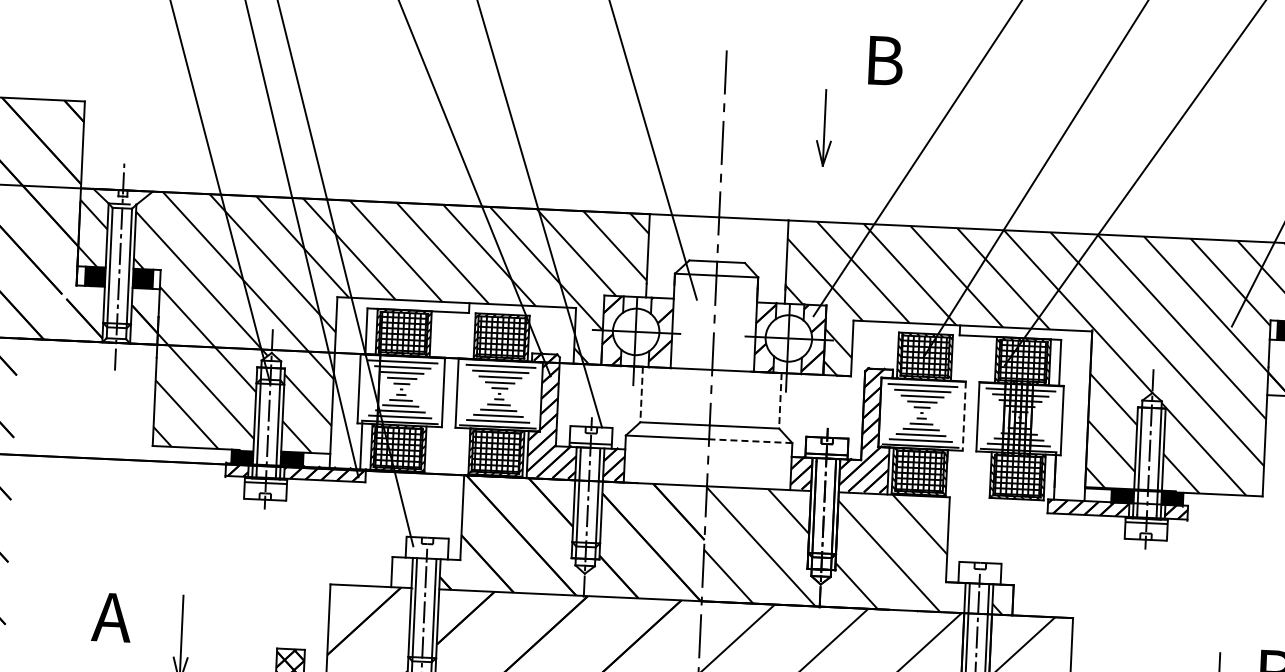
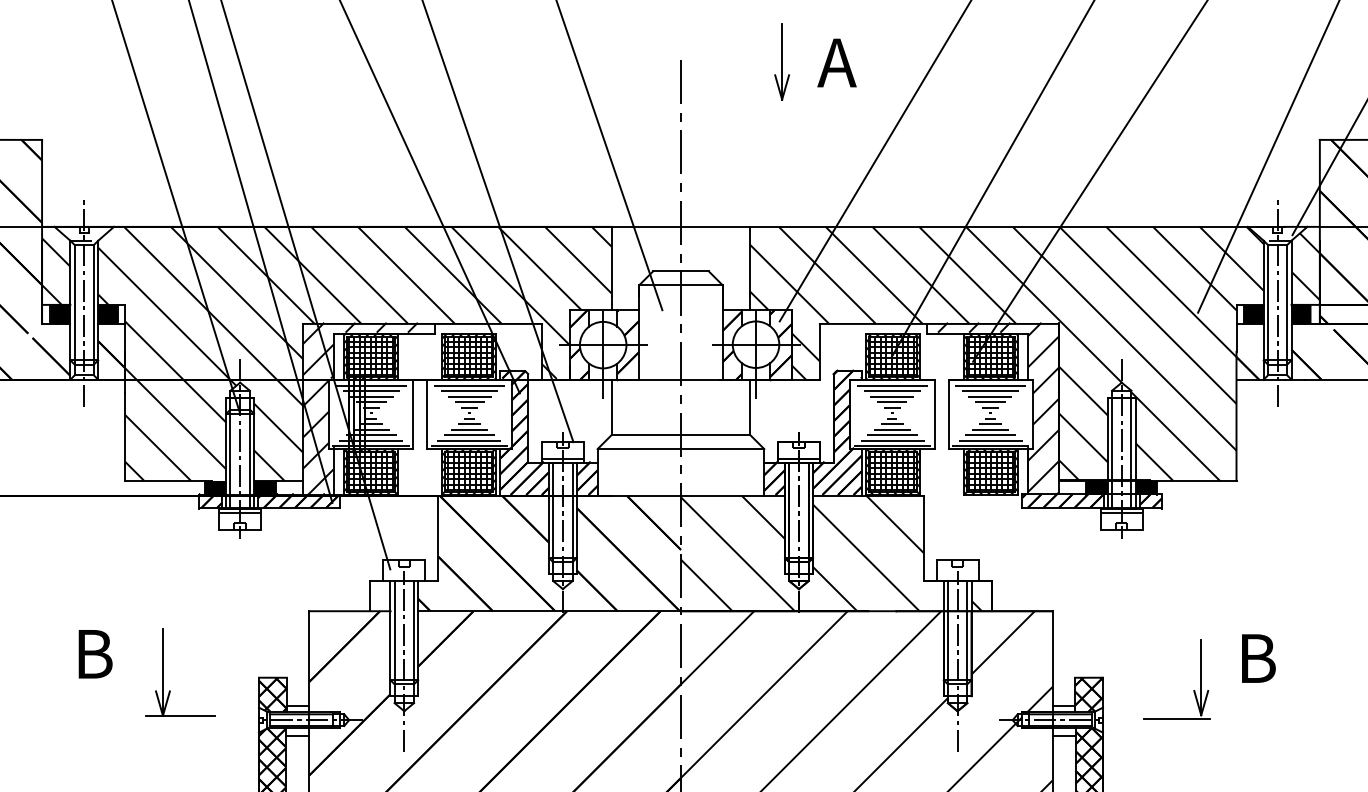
text: (883, 60) -> (837, 62), В -> A
part: (823, 127) -> (781, 61), moved
hatch: (390, 383) -> (360, 407), added
line: (641, 394) -> (611, 407), dashed -> solid
line: (780, 400) -> (750, 407), dashed -> solid
hatch: (1028, 412) -> (998, 407), added
line: (963, 416) -> (934, 414), dashed -> solid
line: (750, 441) -> (722, 449), dashed -> solid
text: (111, 617) -> (92, 654), A -> В

